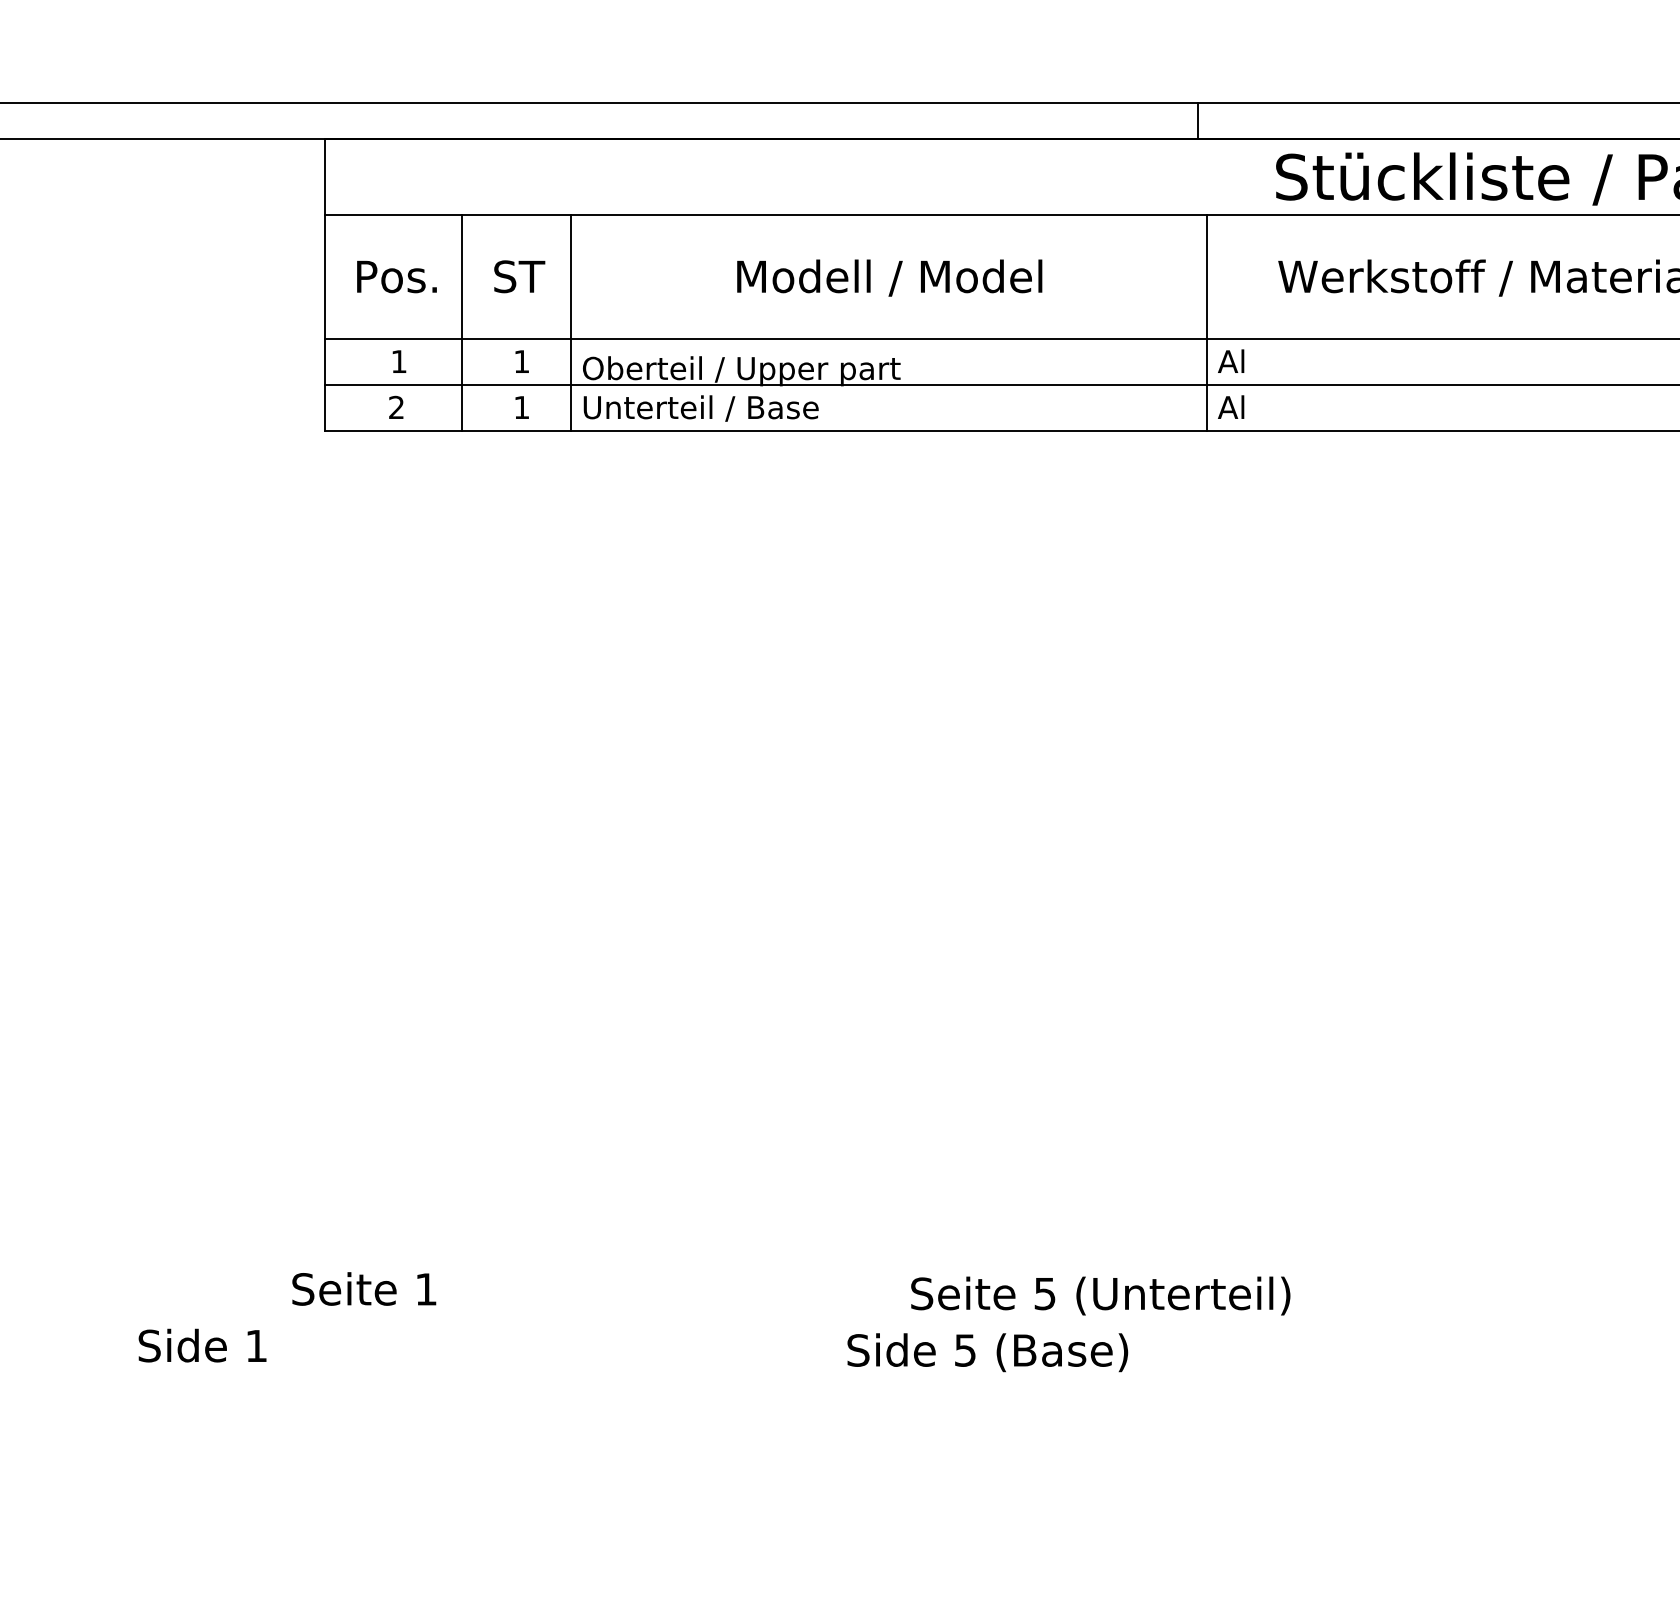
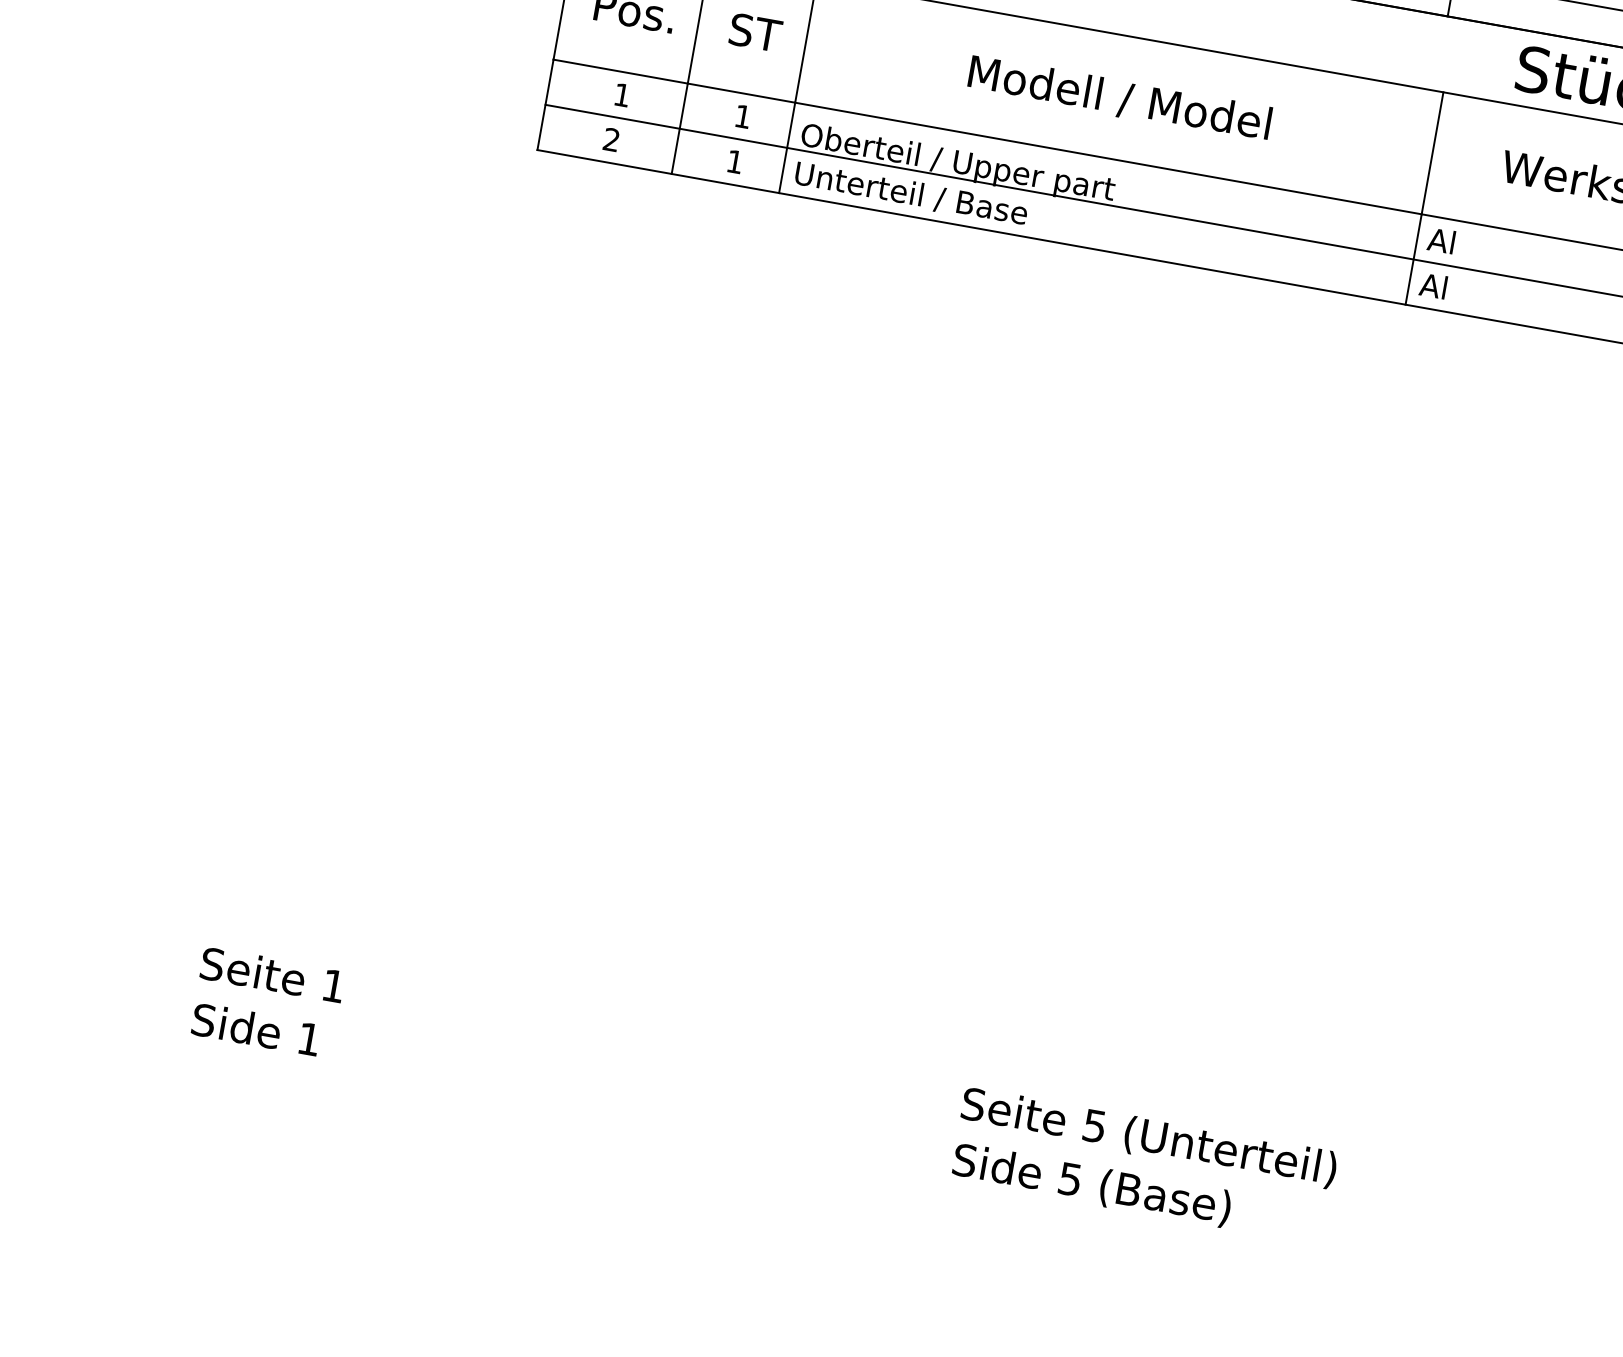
text: (364, 1288) -> (272, 974), moved
text: (987, 1352) -> (1091, 1185), moved

